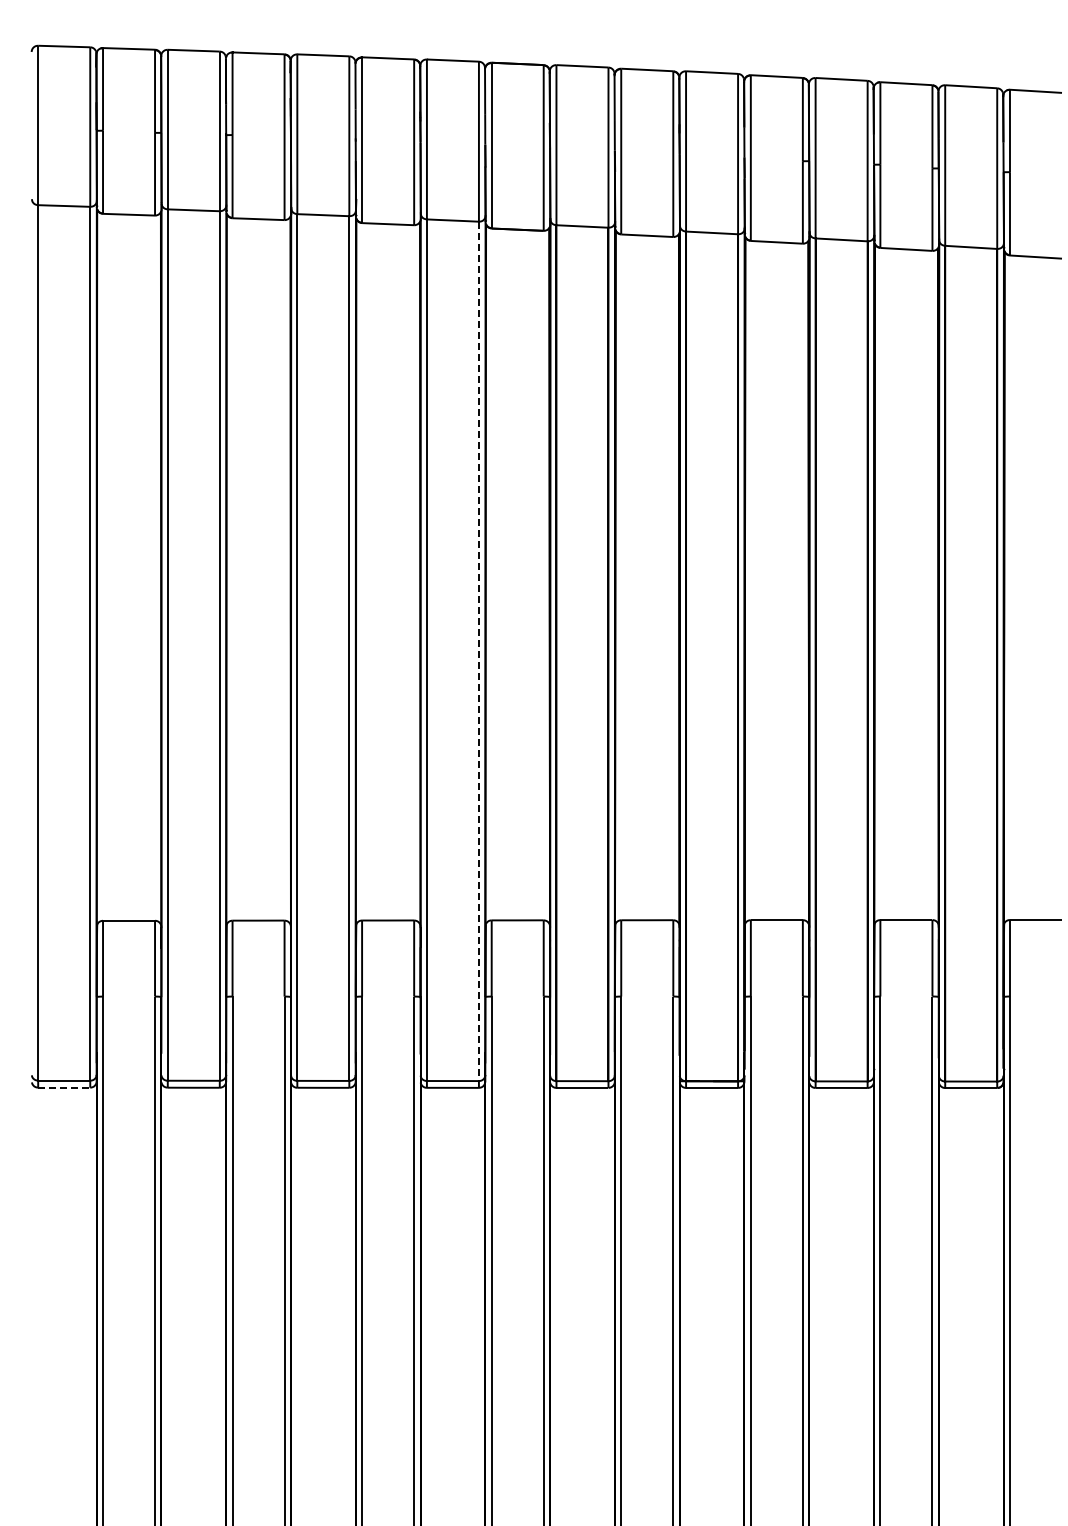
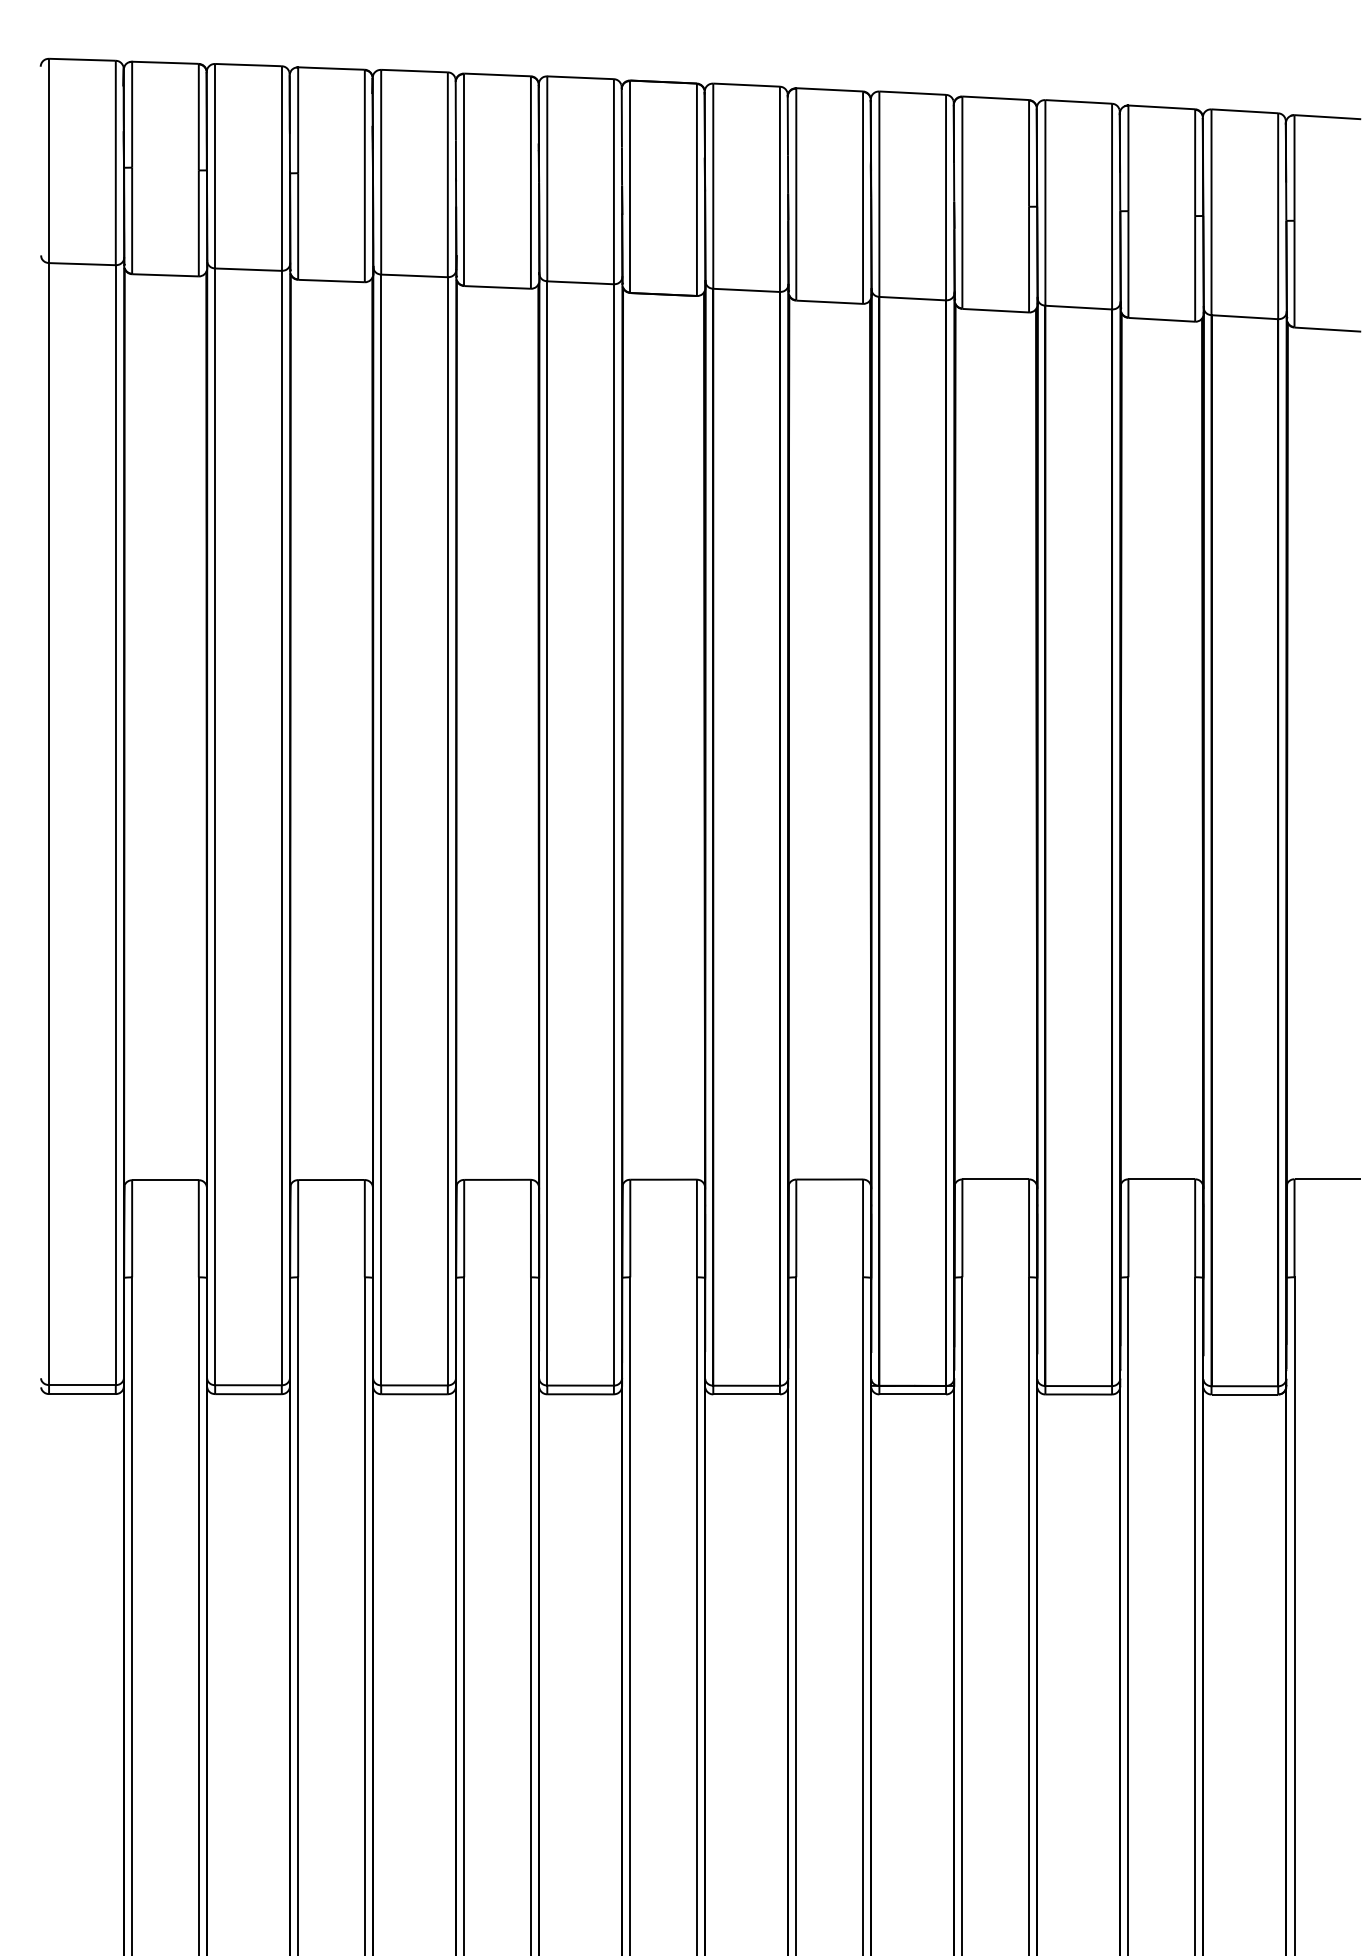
line: (478, 651) -> (613, 835), dashed -> solid
line: (63, 1087) -> (81, 1393), dashed -> solid

